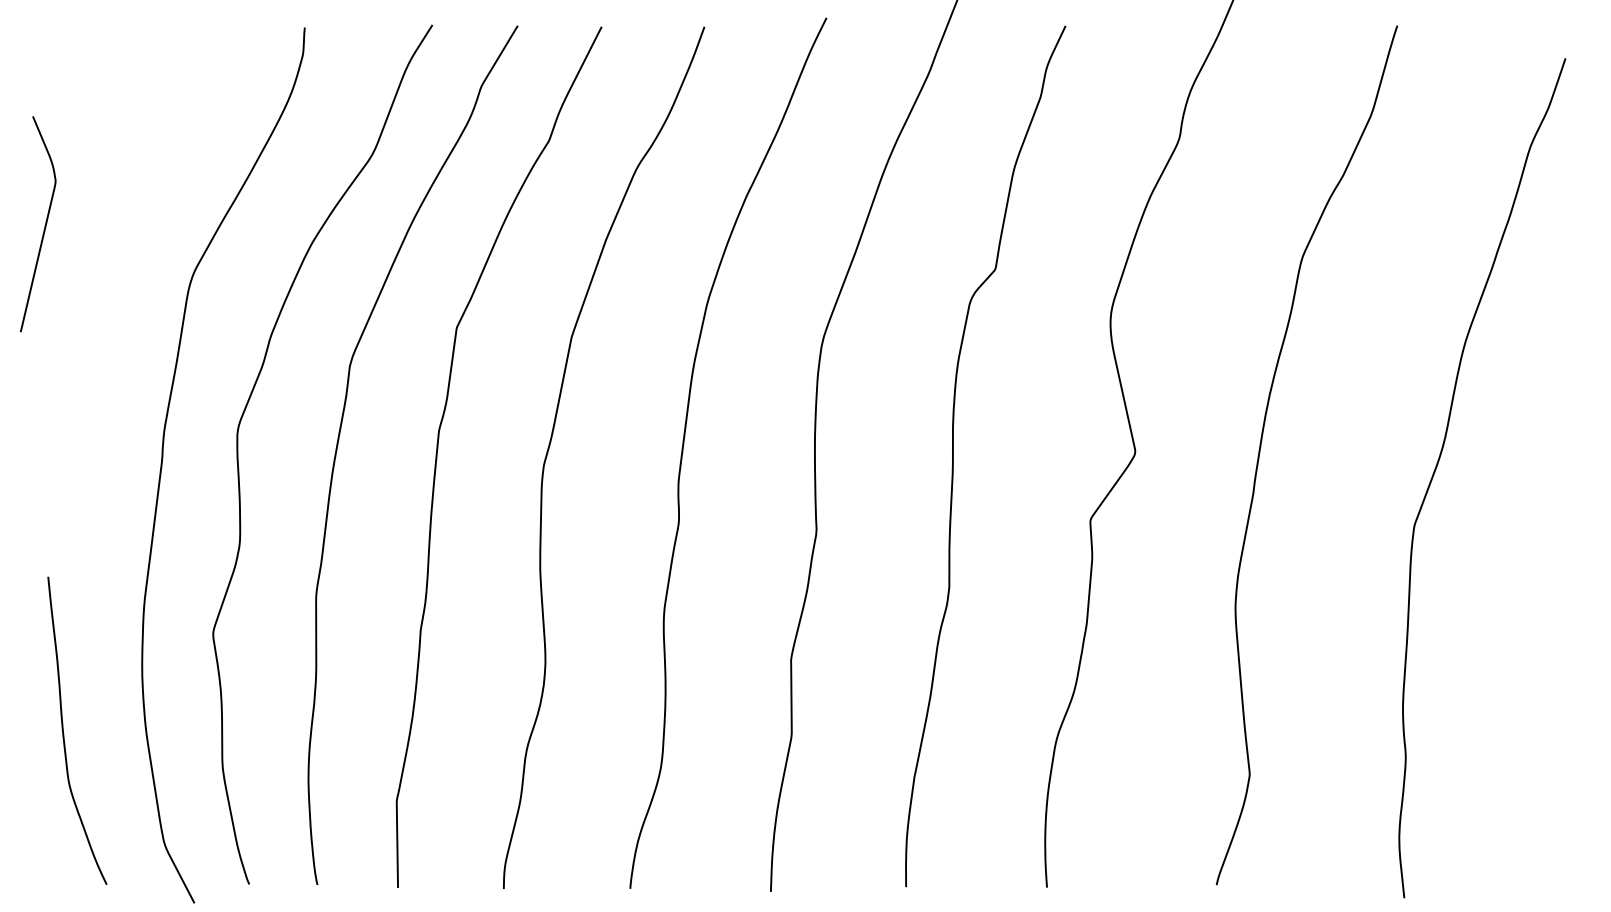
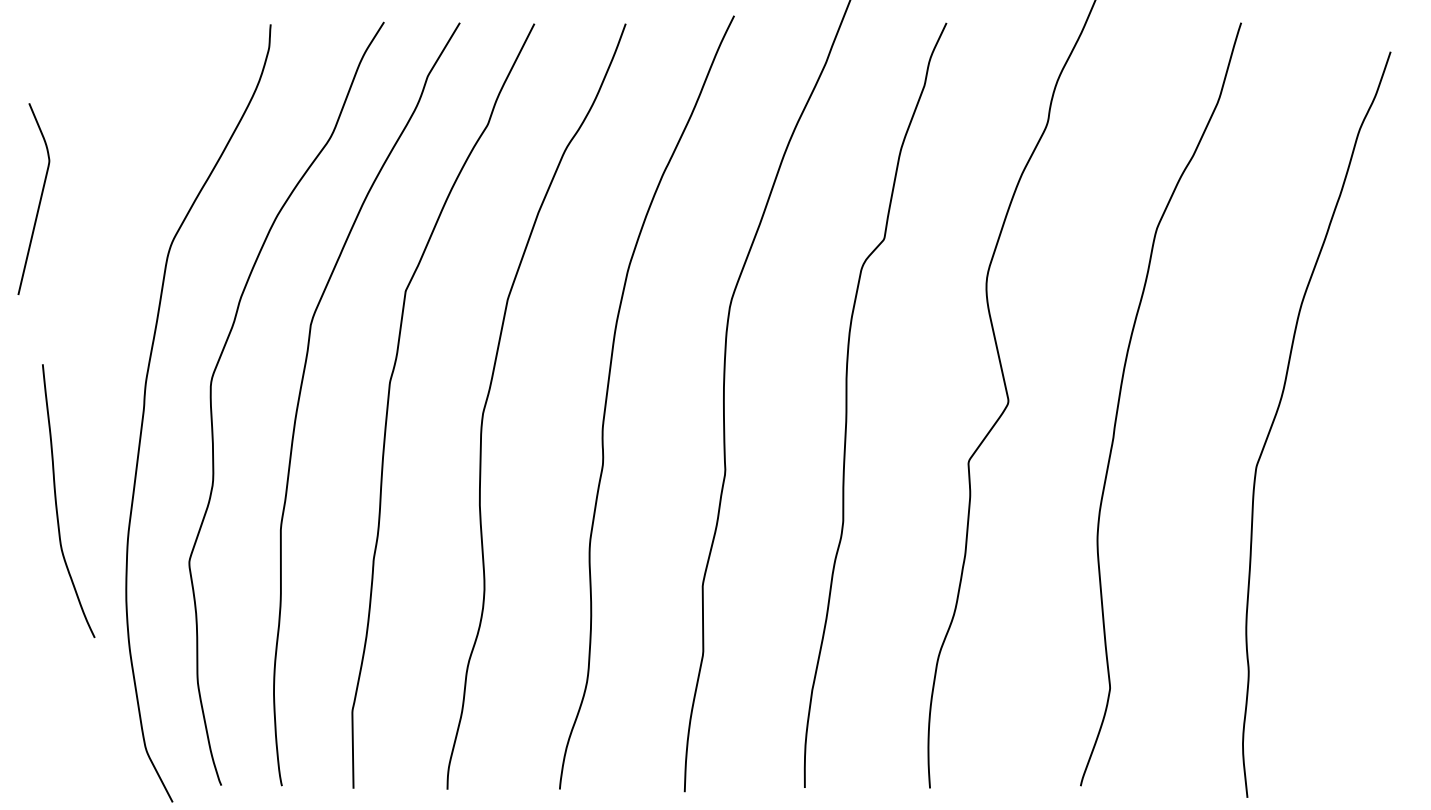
curve: (64, 734) -> (57, 504), moved

